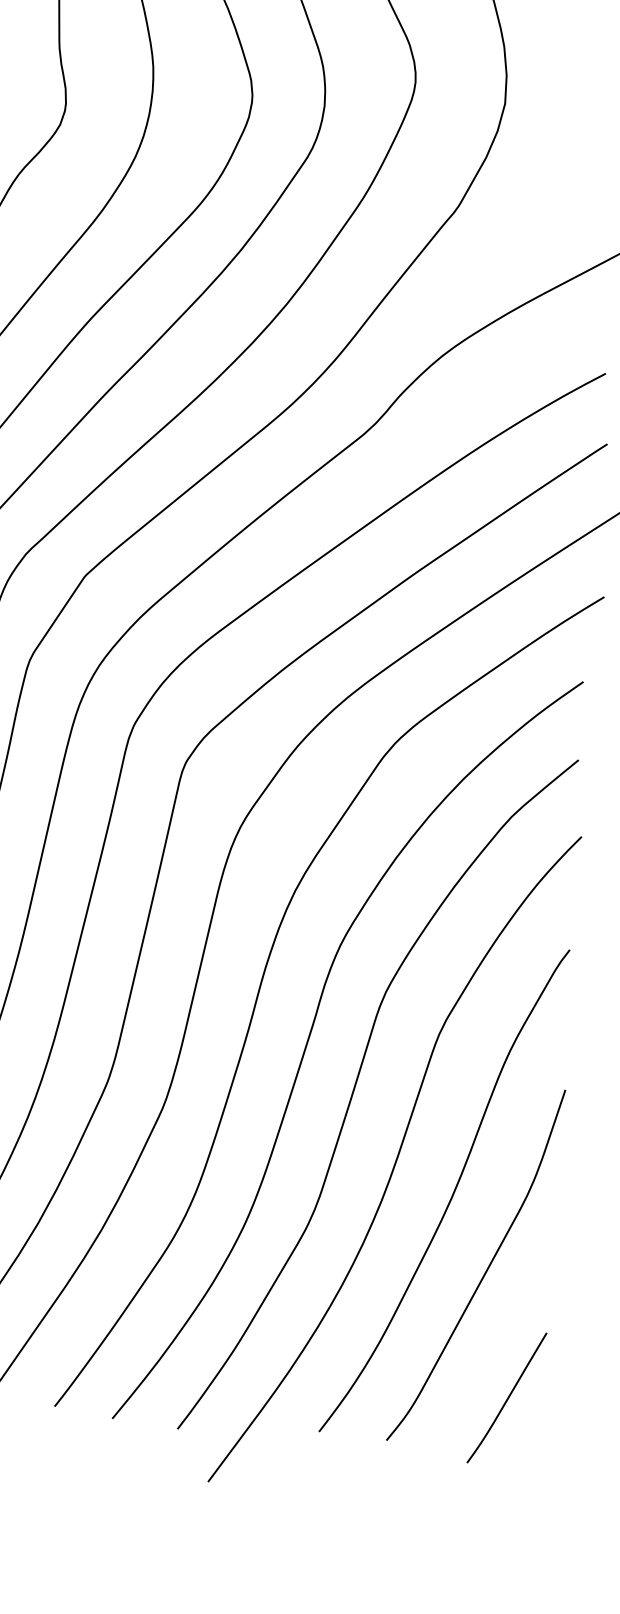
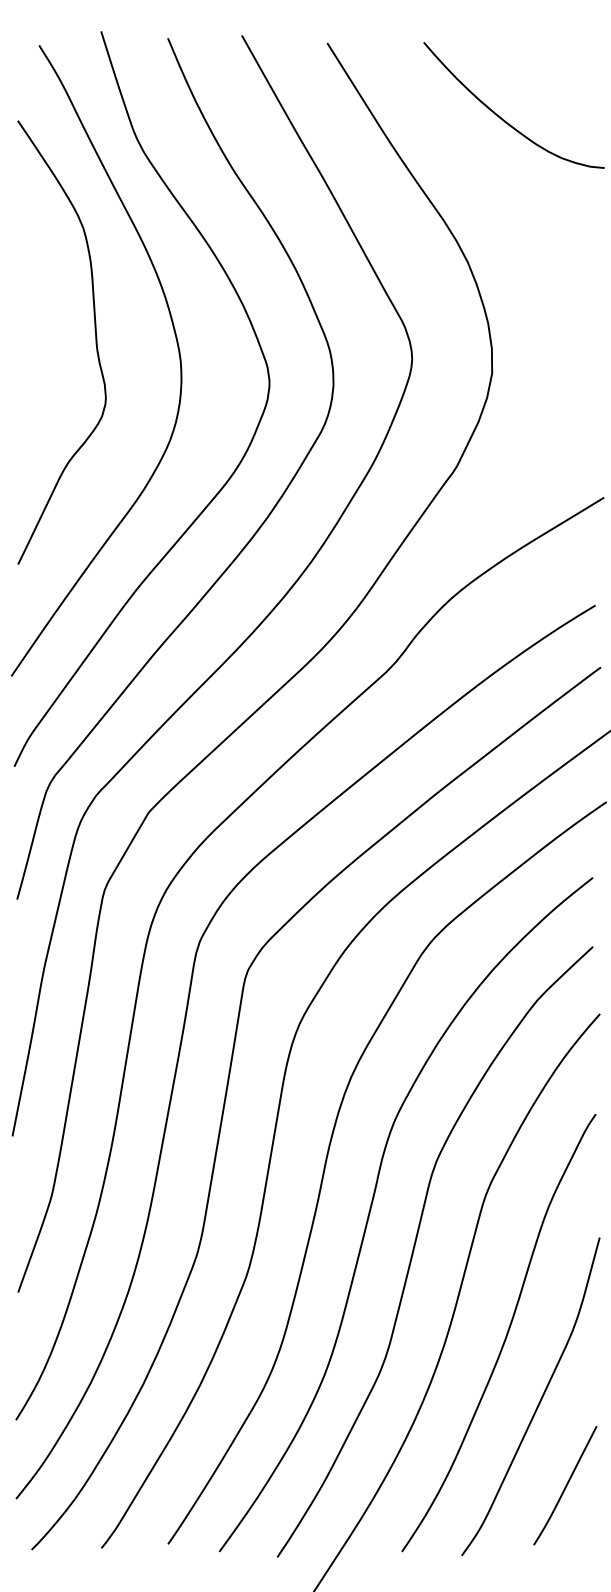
curve: (507, 1397) -> (565, 1485), moved

